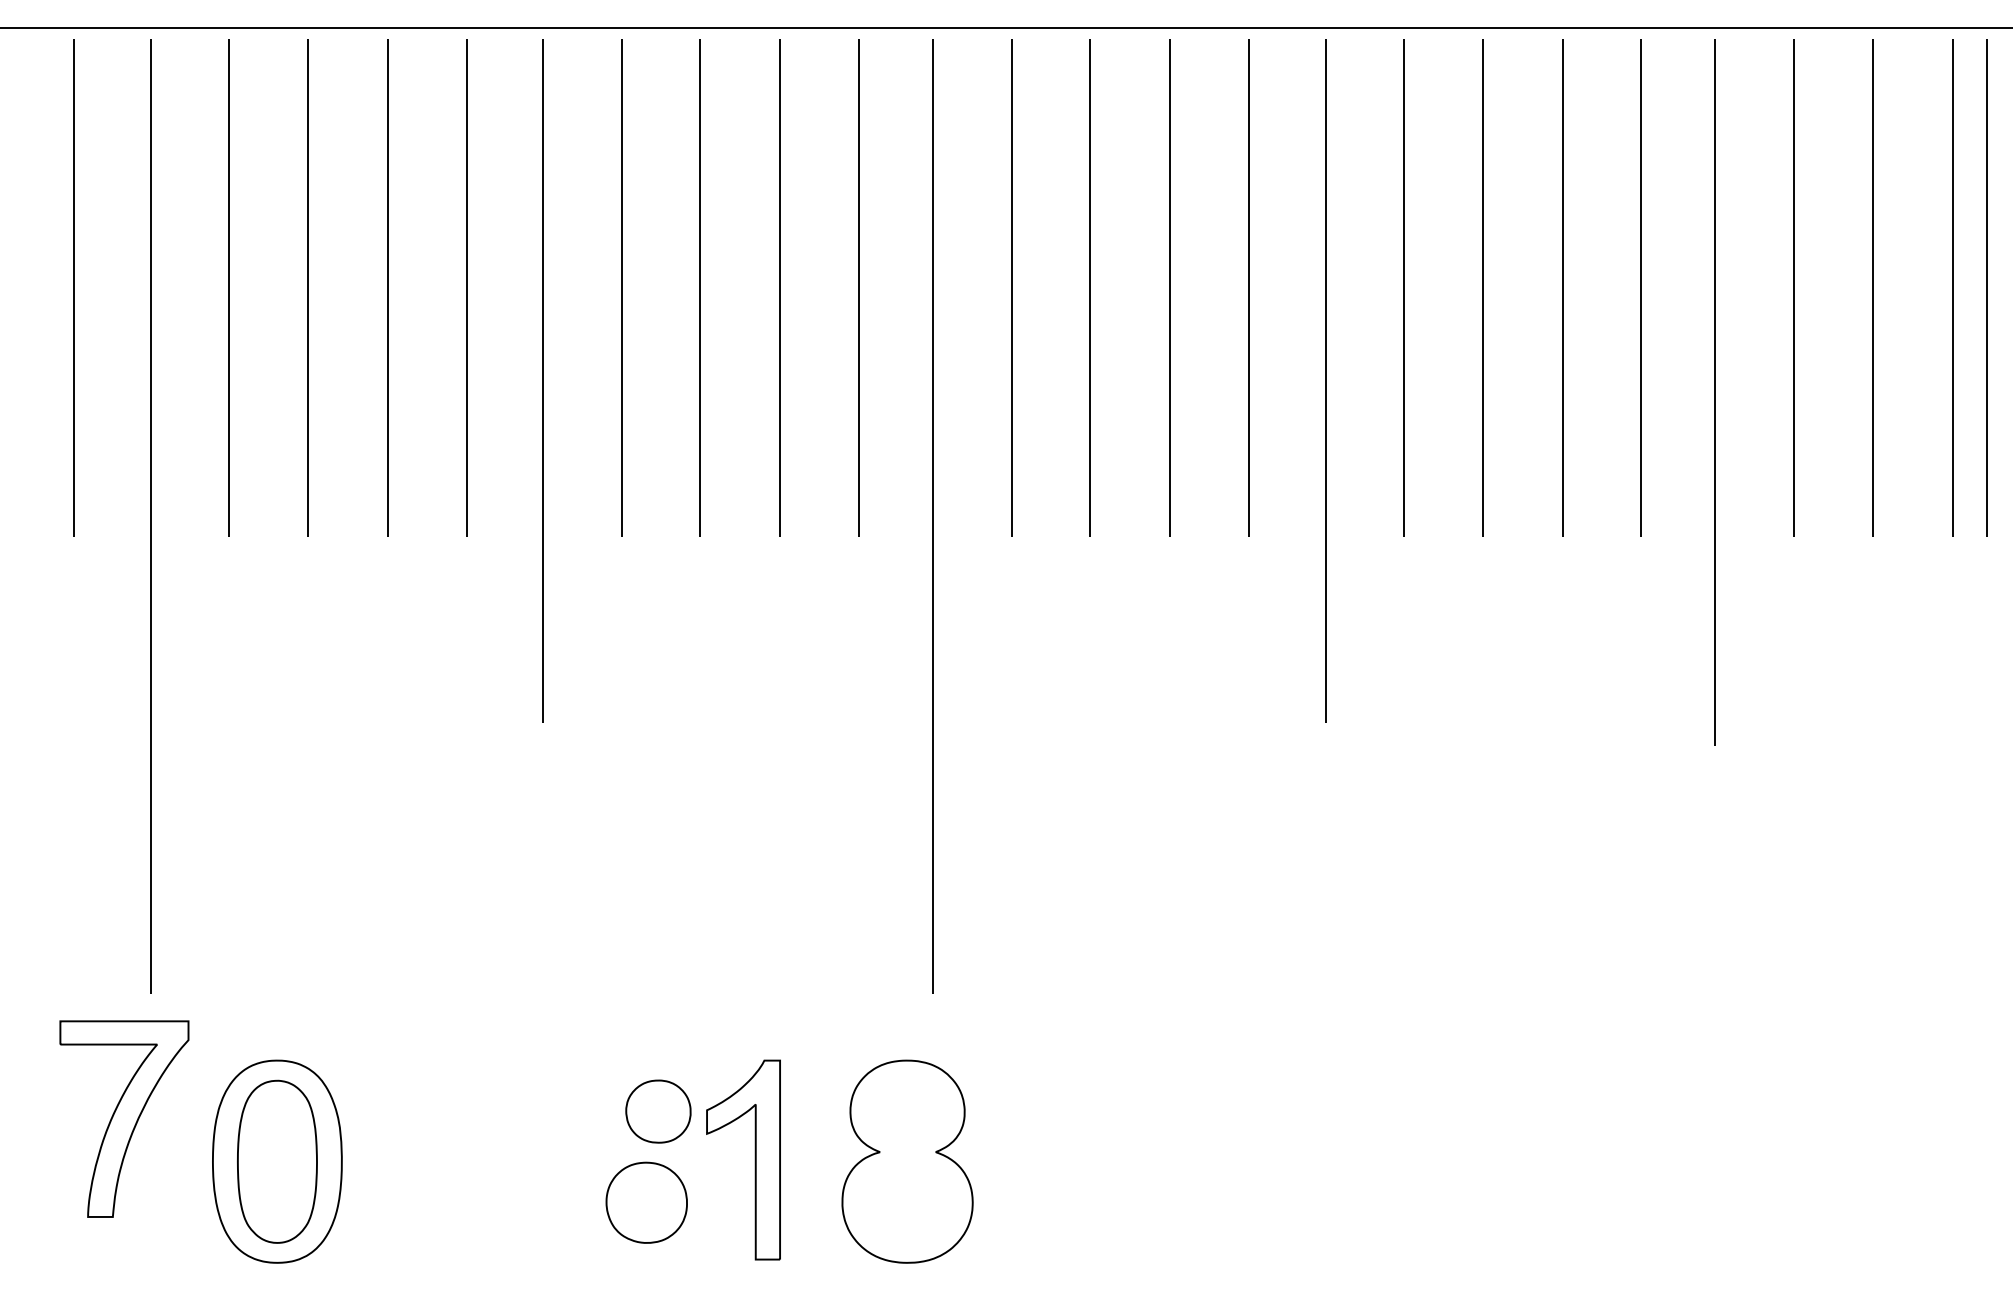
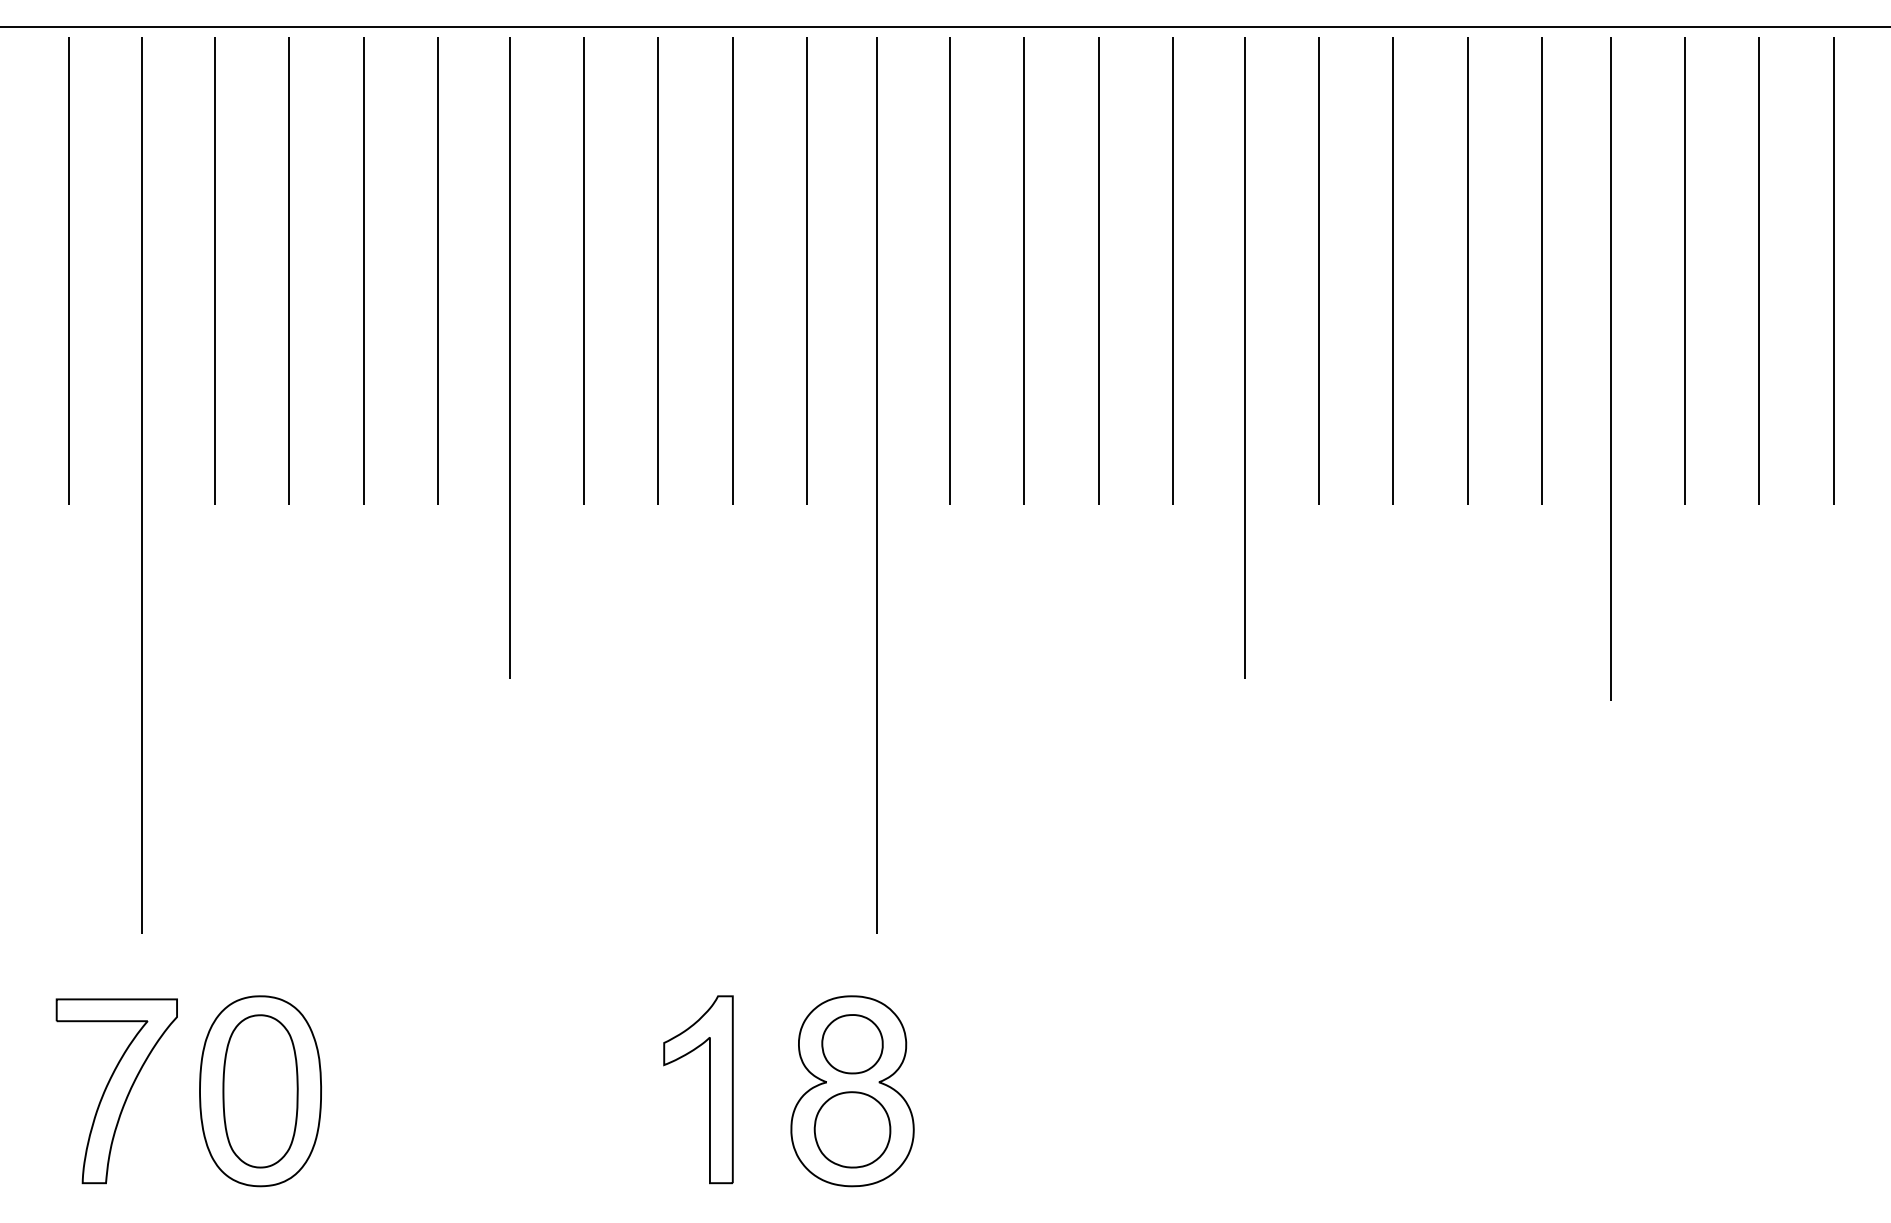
line: (1985, 288) -> (1865, 270), removed
part: (658, 1111) -> (852, 1044), moved
part: (124, 1119) -> (116, 1091), moved
part: (646, 1202) -> (852, 1129), moved

